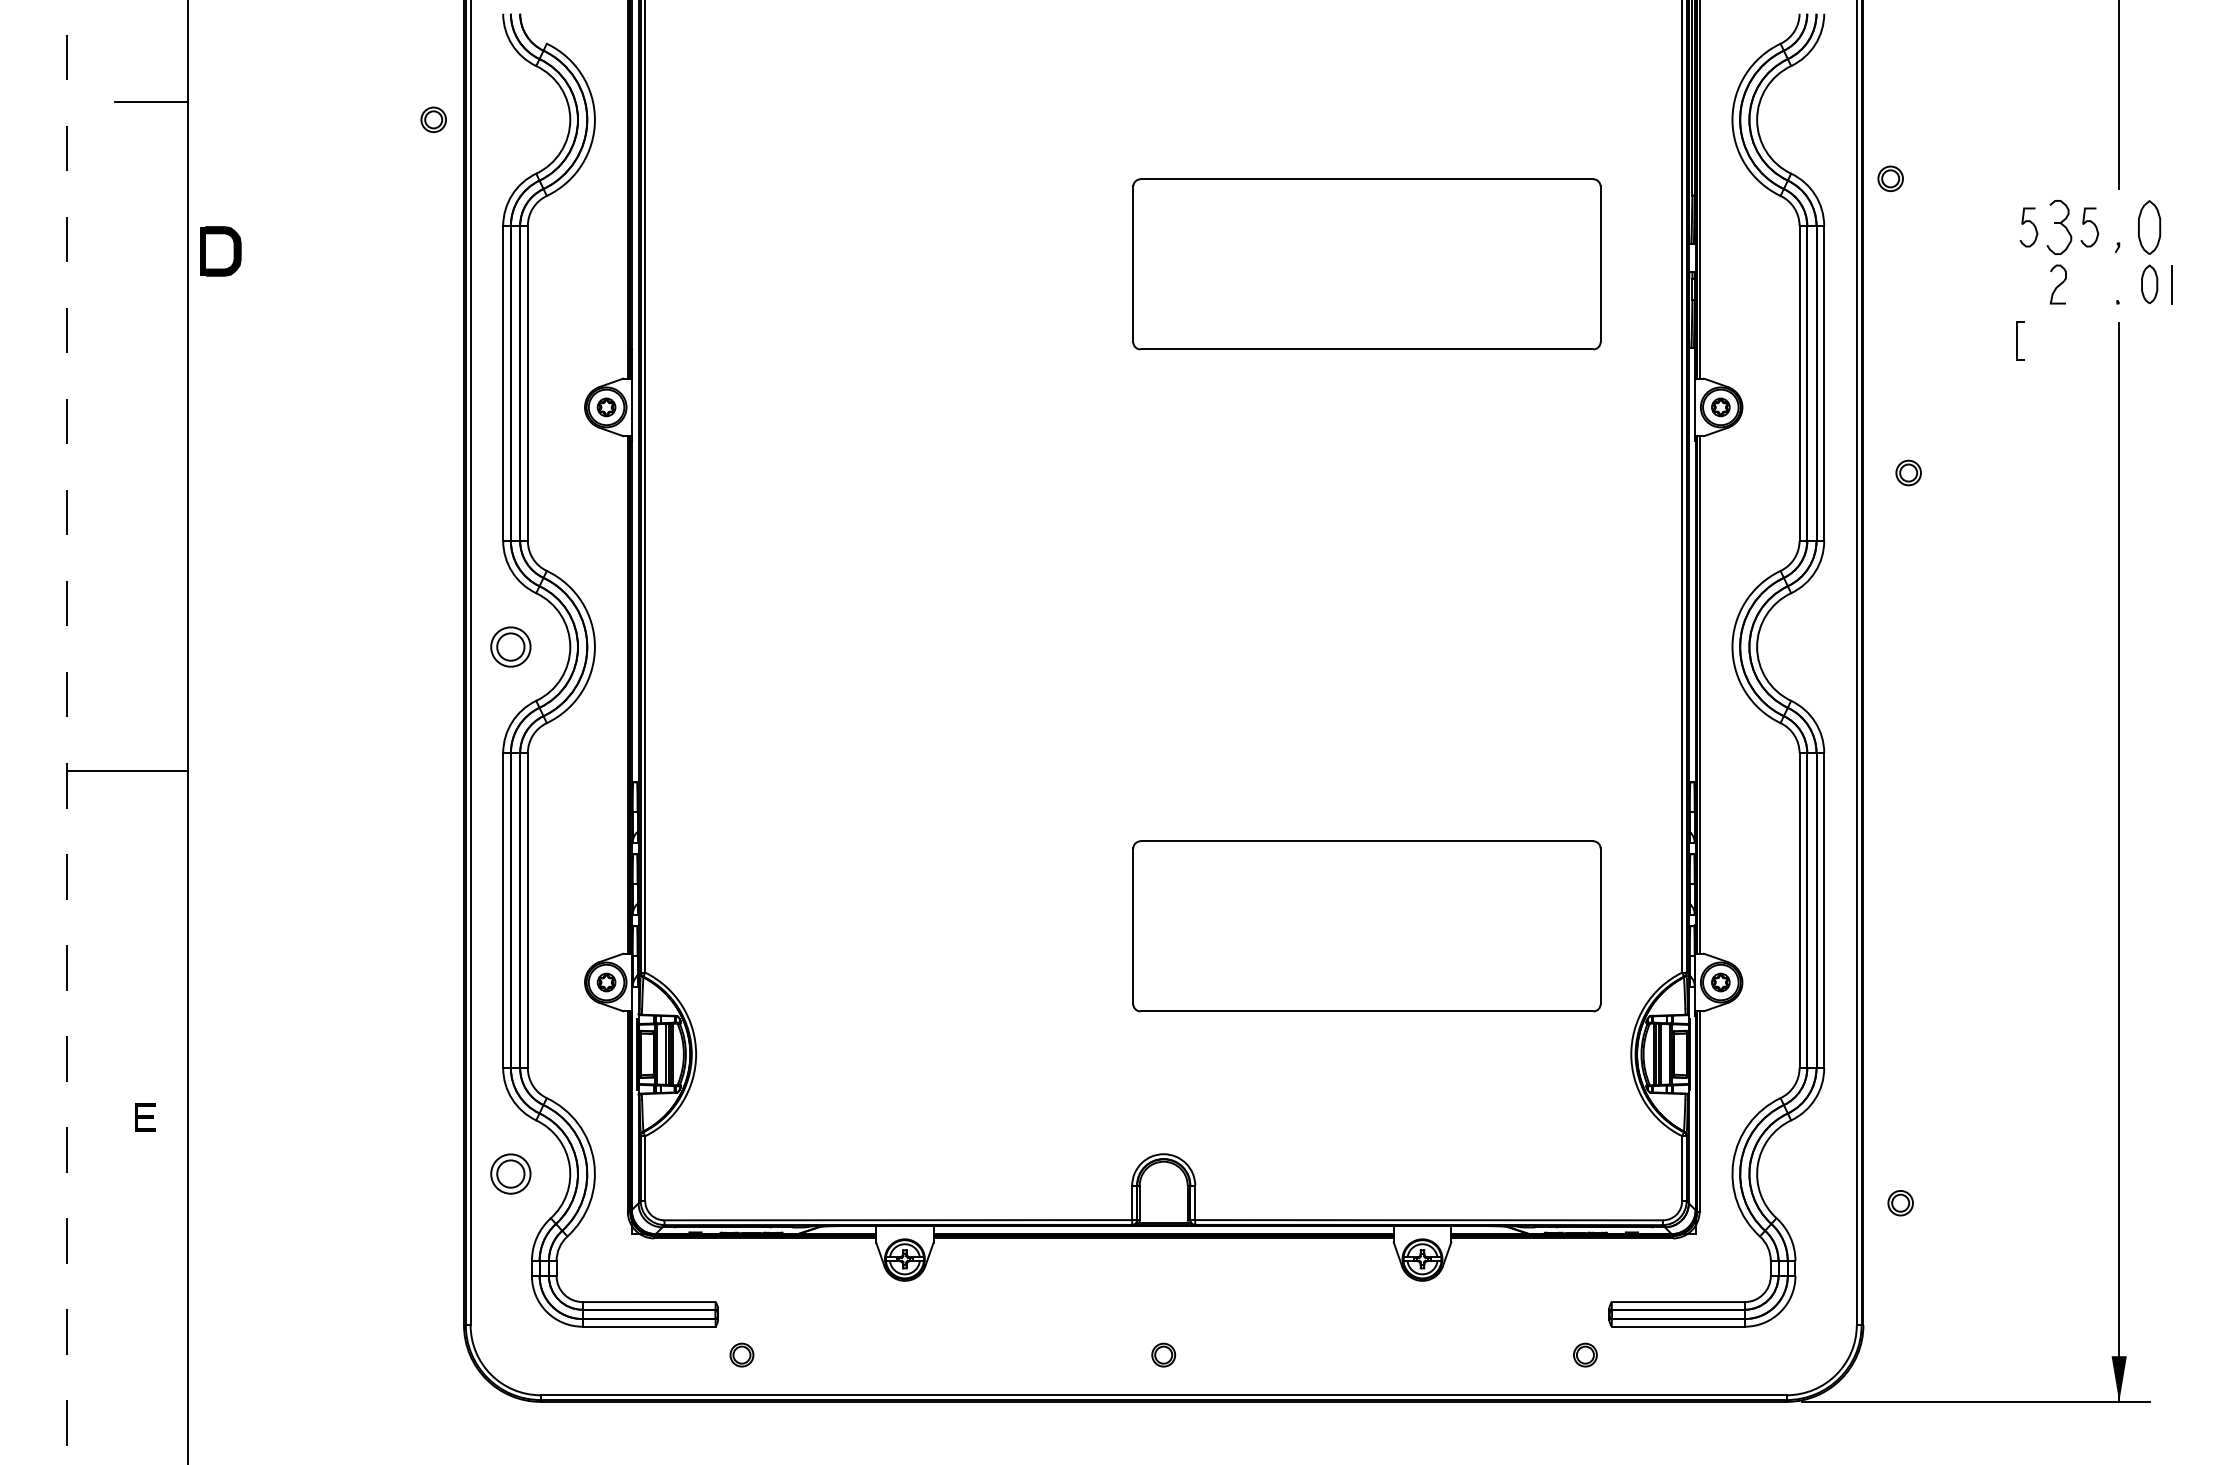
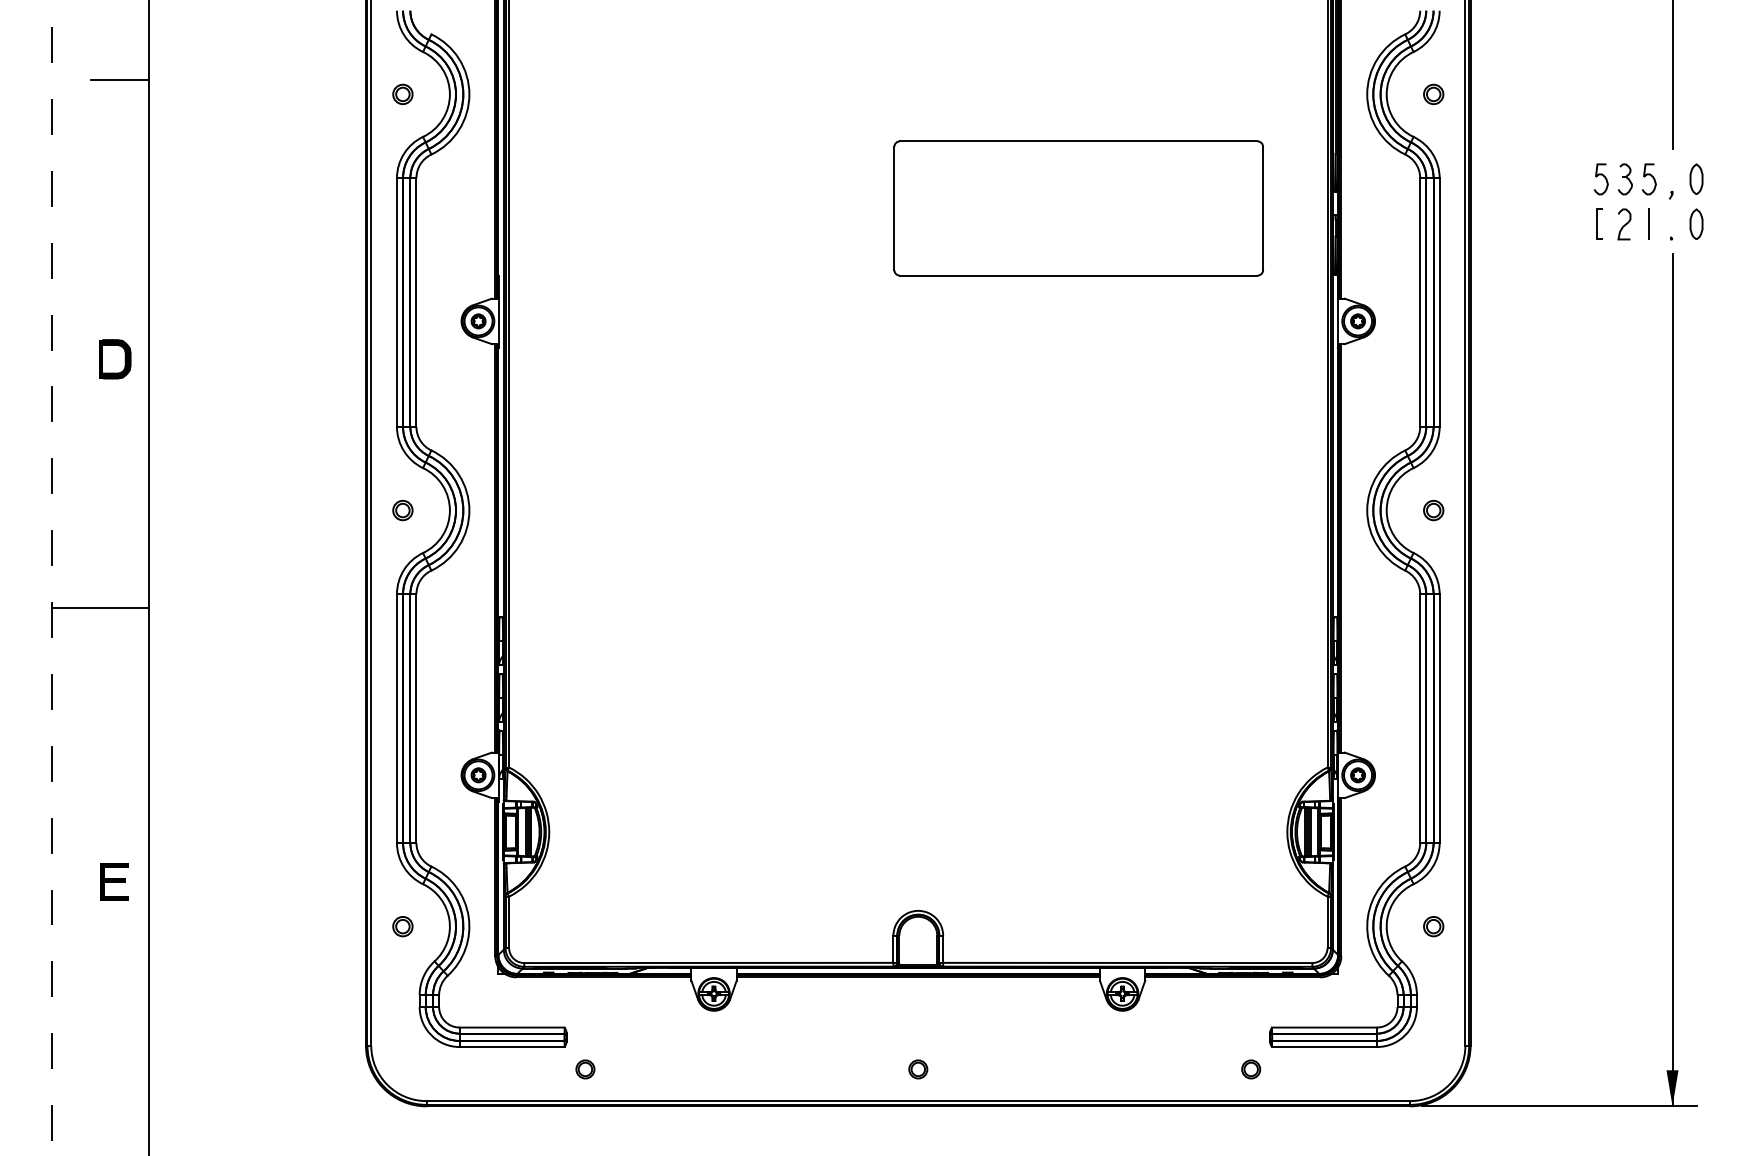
part: (433, 119) -> (402, 94), moved
part: (1890, 178) -> (1433, 94), moved
part: (2149, 226) -> (1696, 178), size x0.71
part: (2059, 227) -> (1625, 179), size x0.71
part: (220, 251) -> (114, 359), moved
line: (2171, 284) -> (1648, 224), moved
line: (2017, 340) -> (1597, 224), moved
part: (1908, 472) -> (1433, 510), moved
part: (510, 646) -> (402, 510), size x0.62
part: (1366, 926) -> (1078, 731), removed
part: (145, 1117) -> (114, 881), size x1.67
part: (510, 1174) -> (402, 926), size x0.62
part: (1900, 1203) -> (1433, 926), moved

